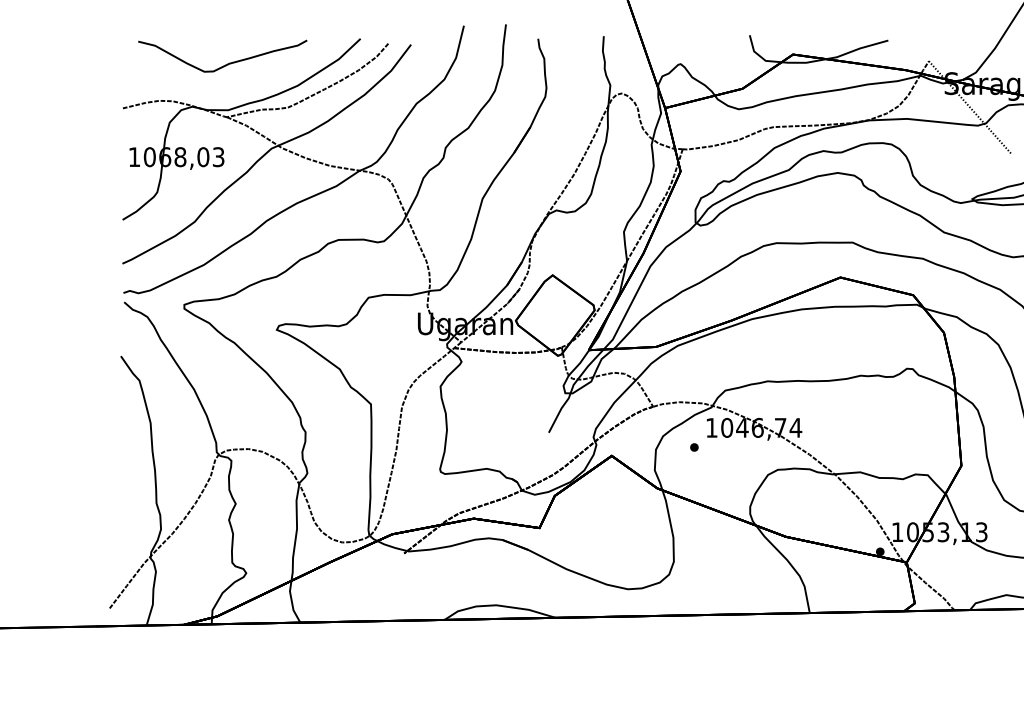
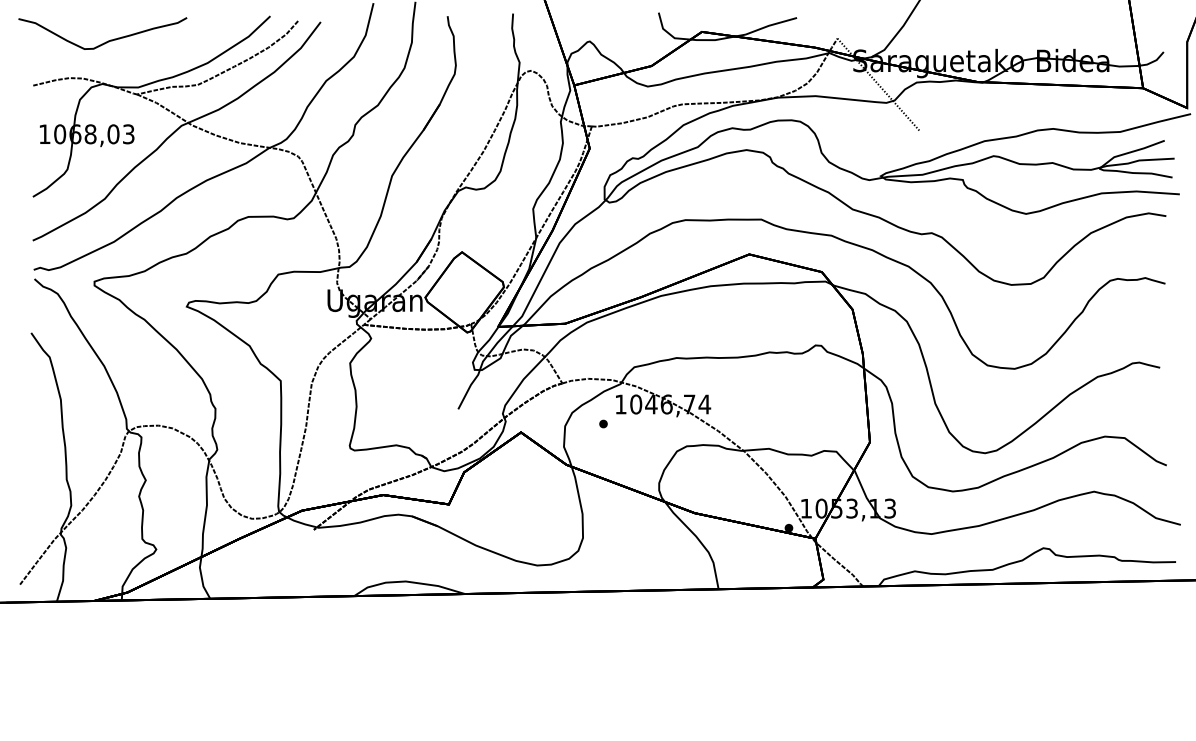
curve: (226, 64) -> (106, 41), moved

